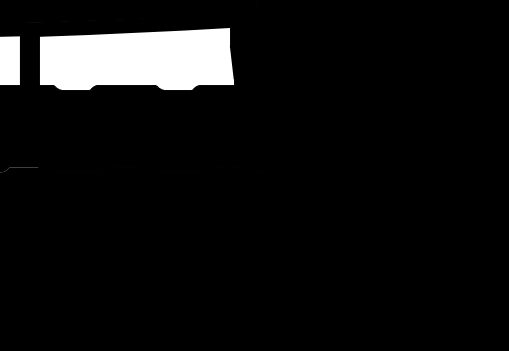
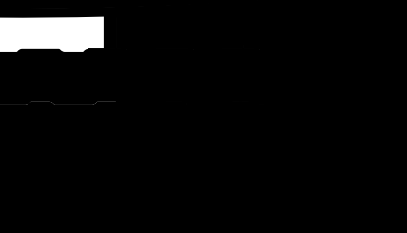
fill: (136, 57) -> (179, 30), added

